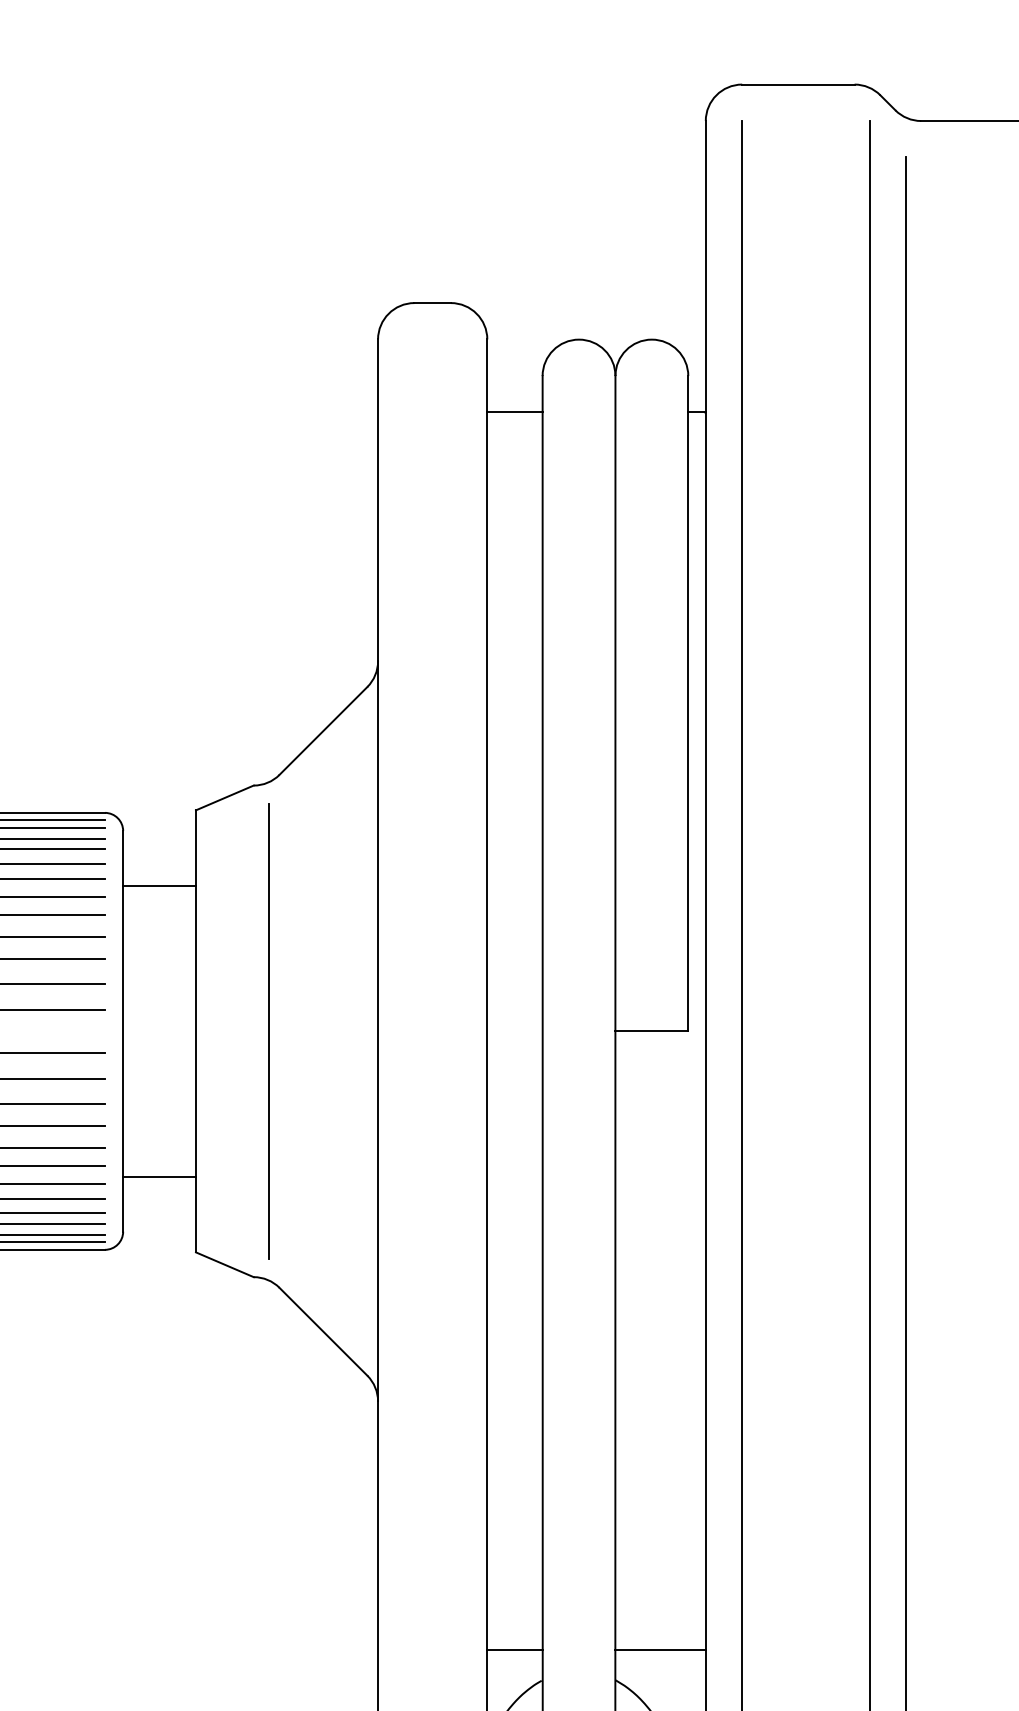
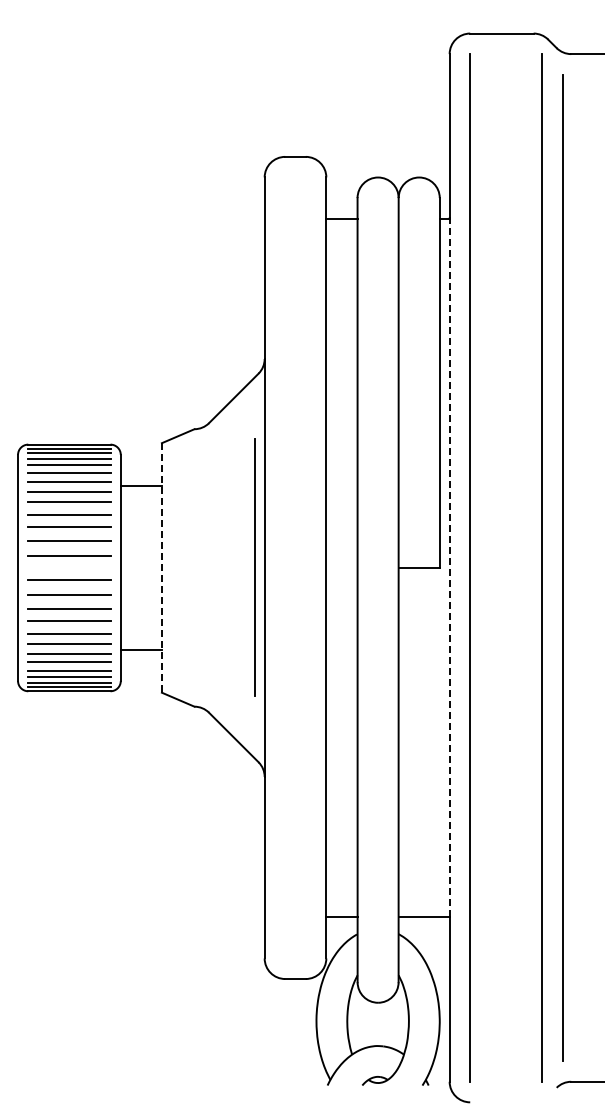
line: (195, 1030) -> (161, 567), solid -> dashed
line: (267, 1030) -> (254, 567), moved
line: (705, 1030) -> (449, 567), solid -> dashed

